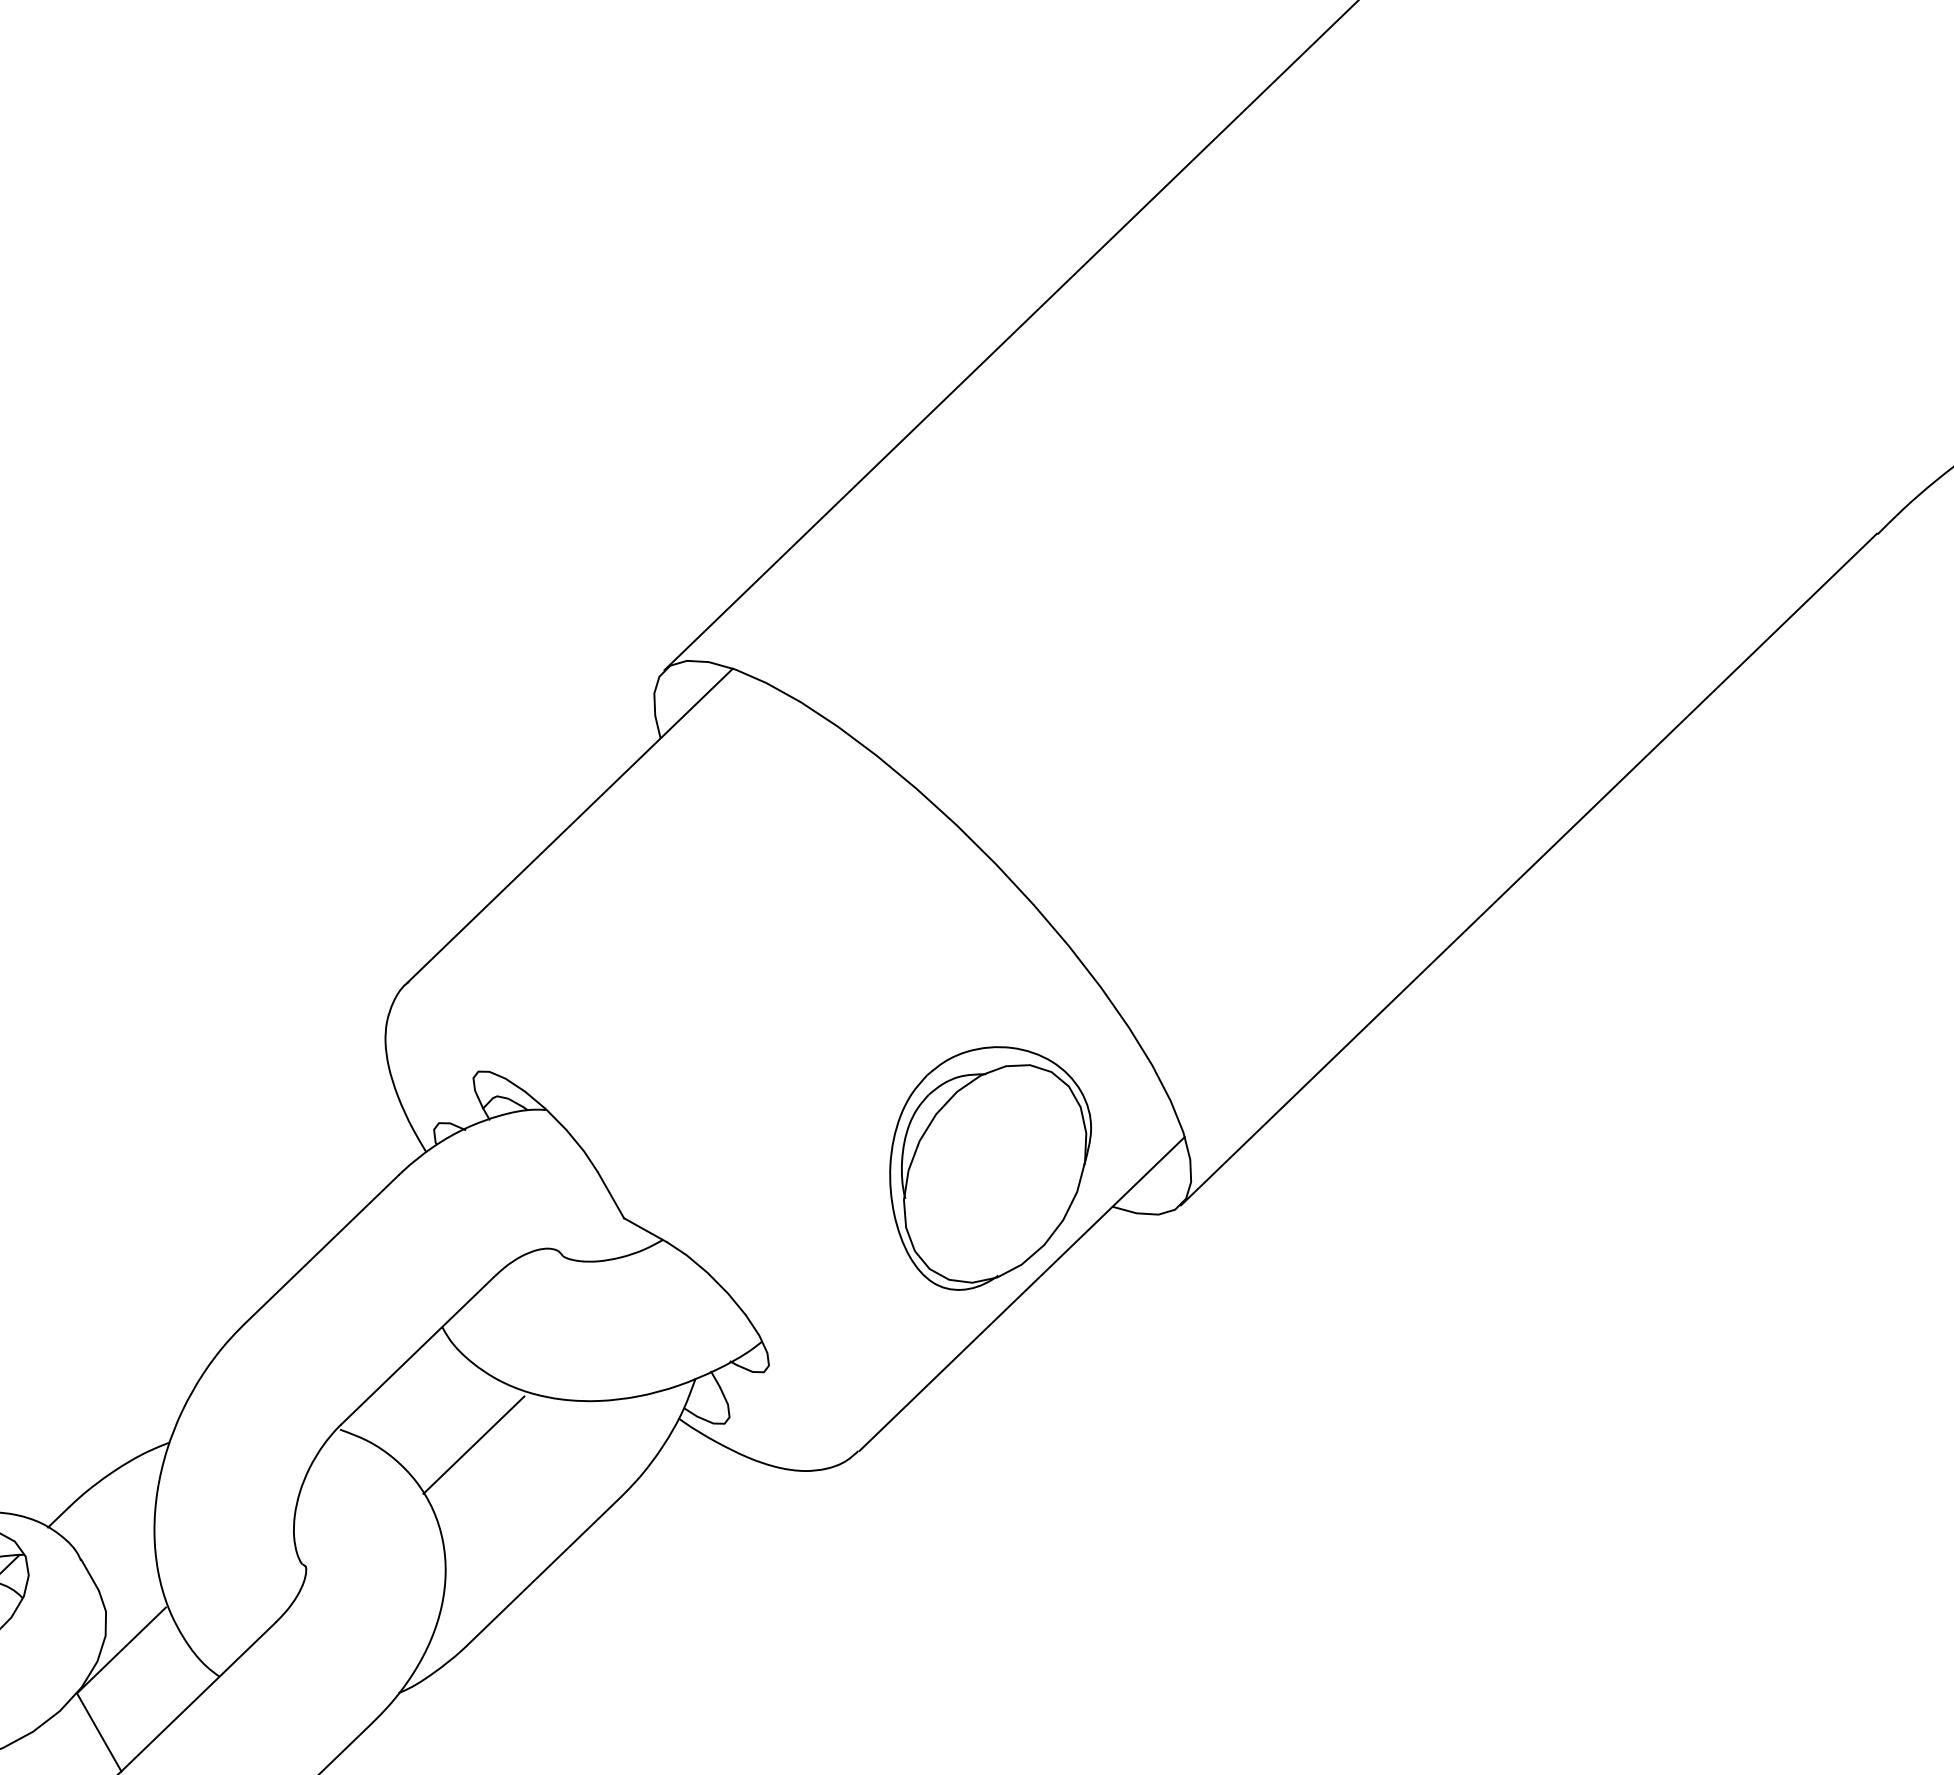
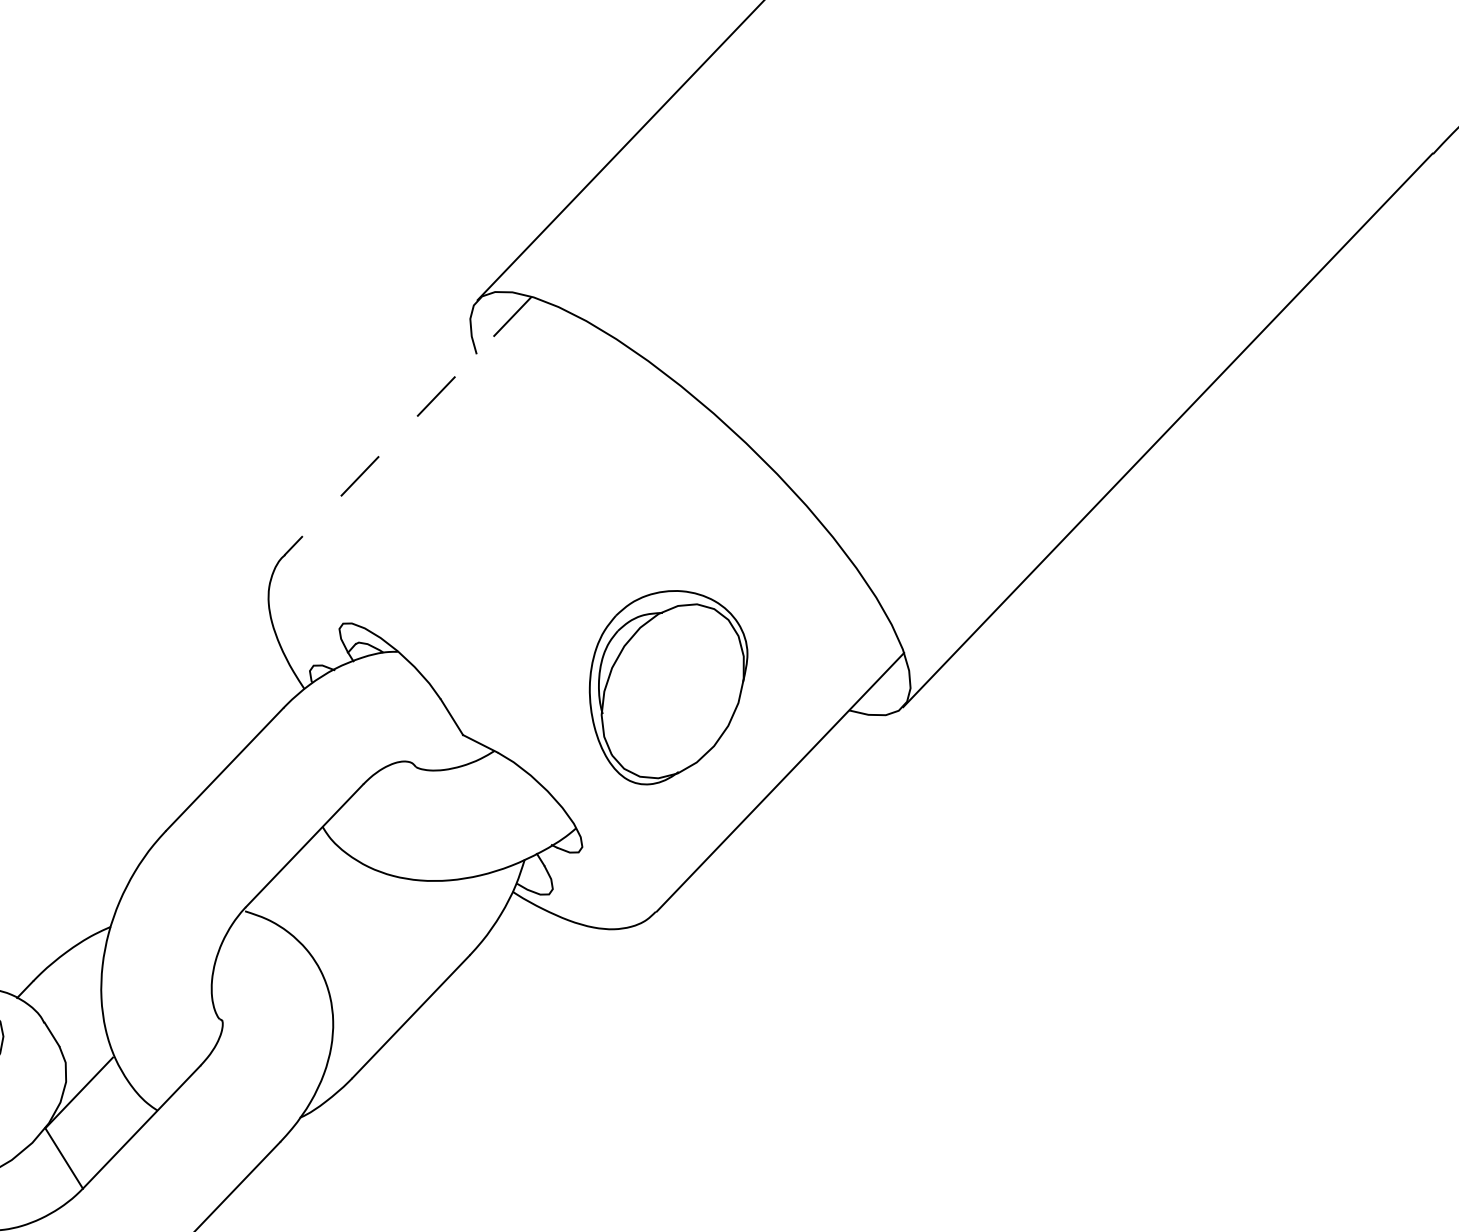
line: (570, 825) -> (408, 426), solid -> dashed
part: (990, 1168) -> (669, 687), moved
line: (473, 1444) -> (351, 918), removed

